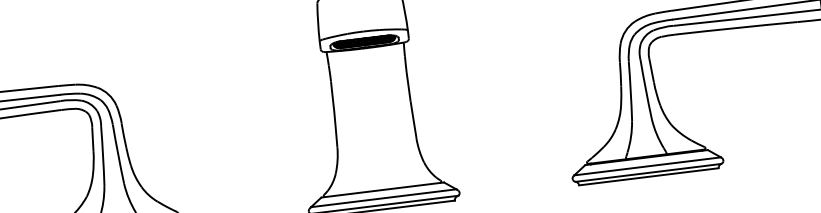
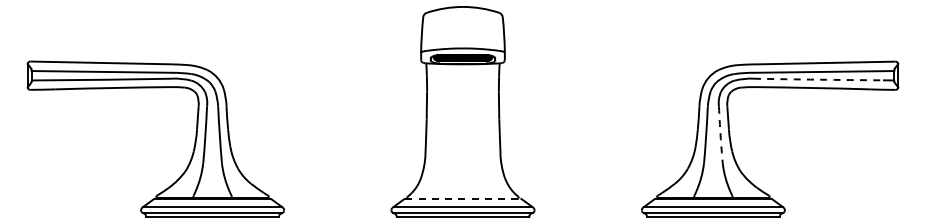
arc: (741, 18) -> (818, 79), solid -> dashed
arc: (645, 89) -> (720, 135), solid -> dashed
line: (383, 189) -> (463, 198), solid -> dashed

